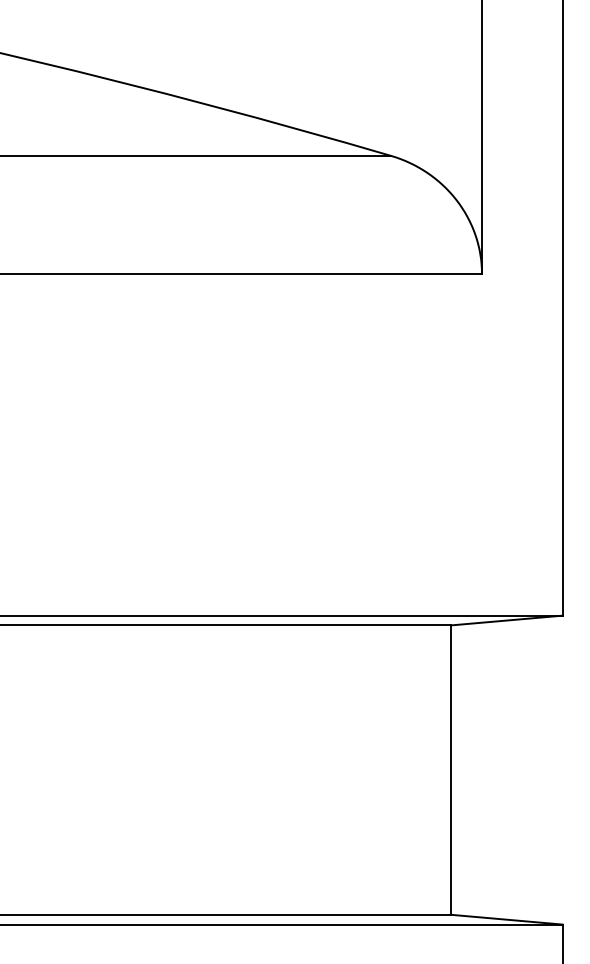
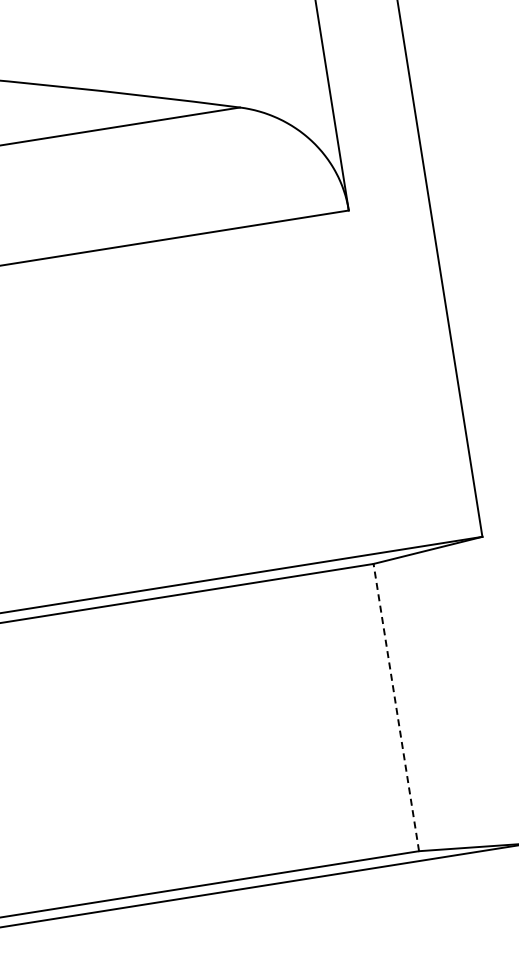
line: (451, 770) -> (396, 707), solid -> dashed

